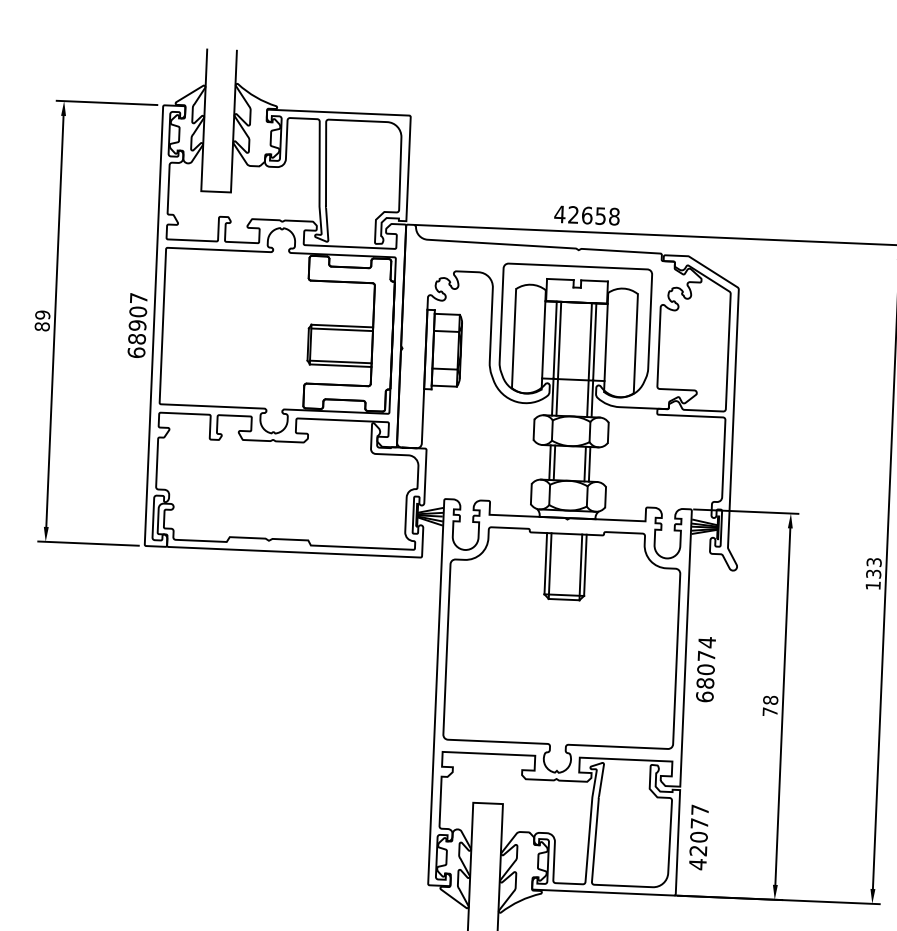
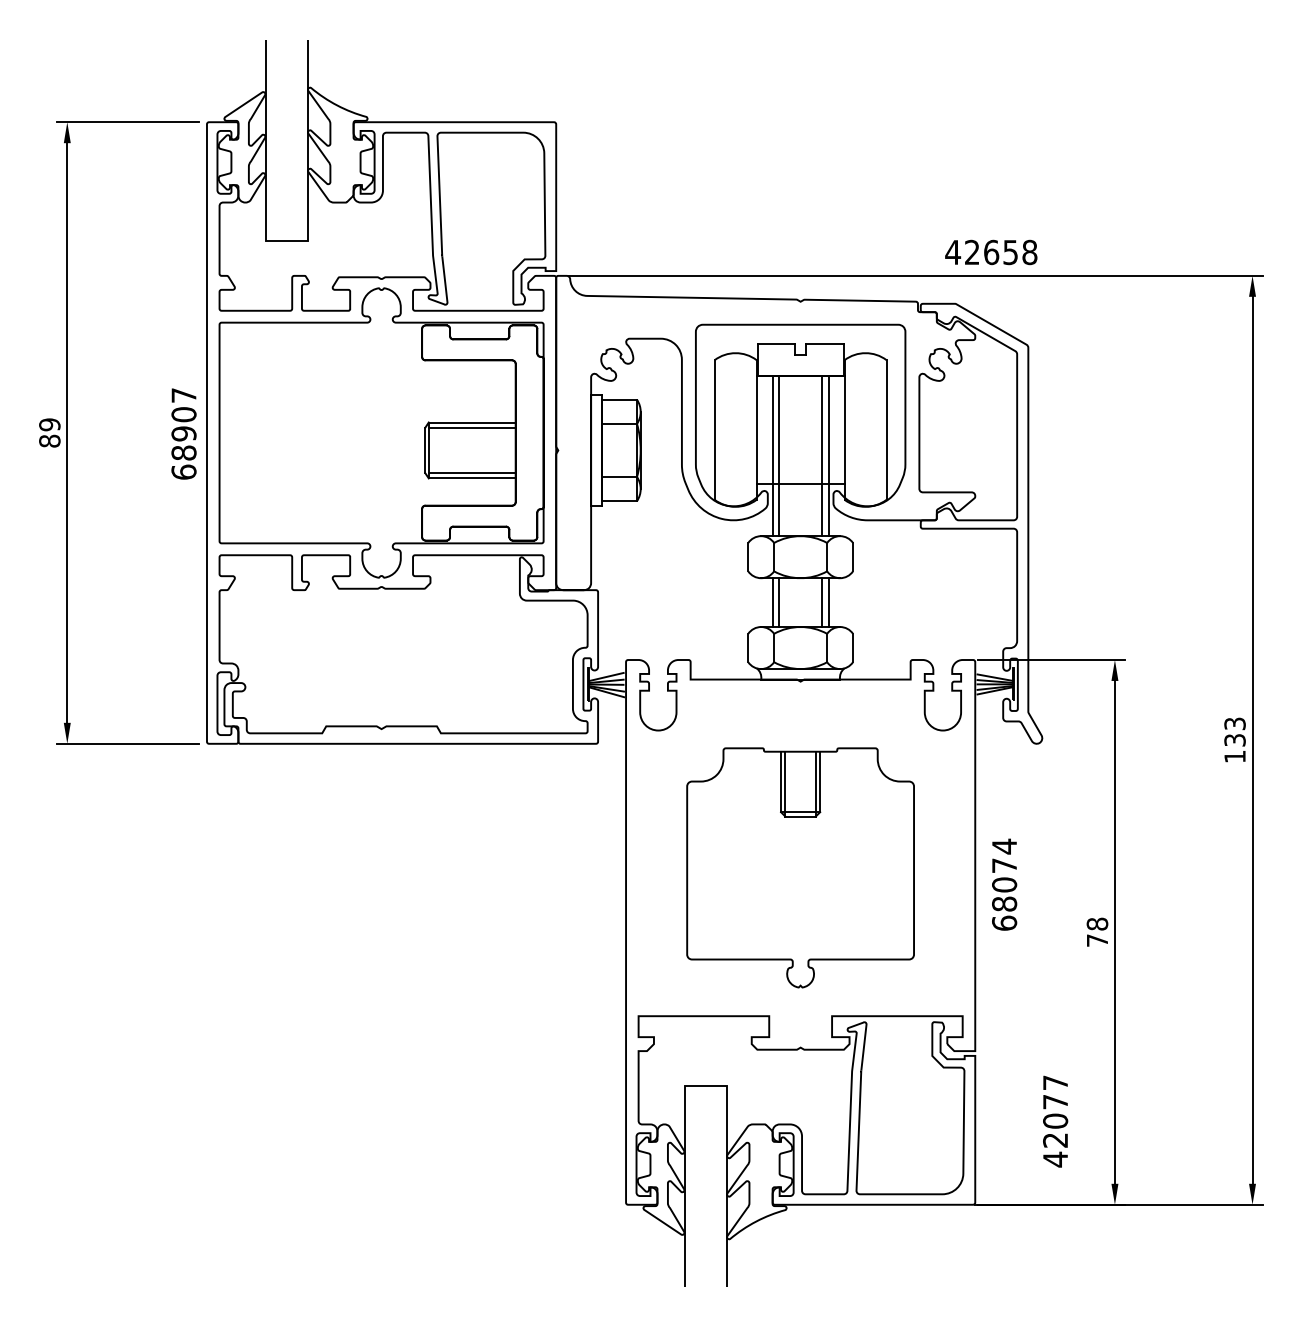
text: (587, 215) -> (991, 252), moved
part: (561, 651) -> (800, 867), size x0.7
text: (698, 837) -> (1055, 1121), moved

